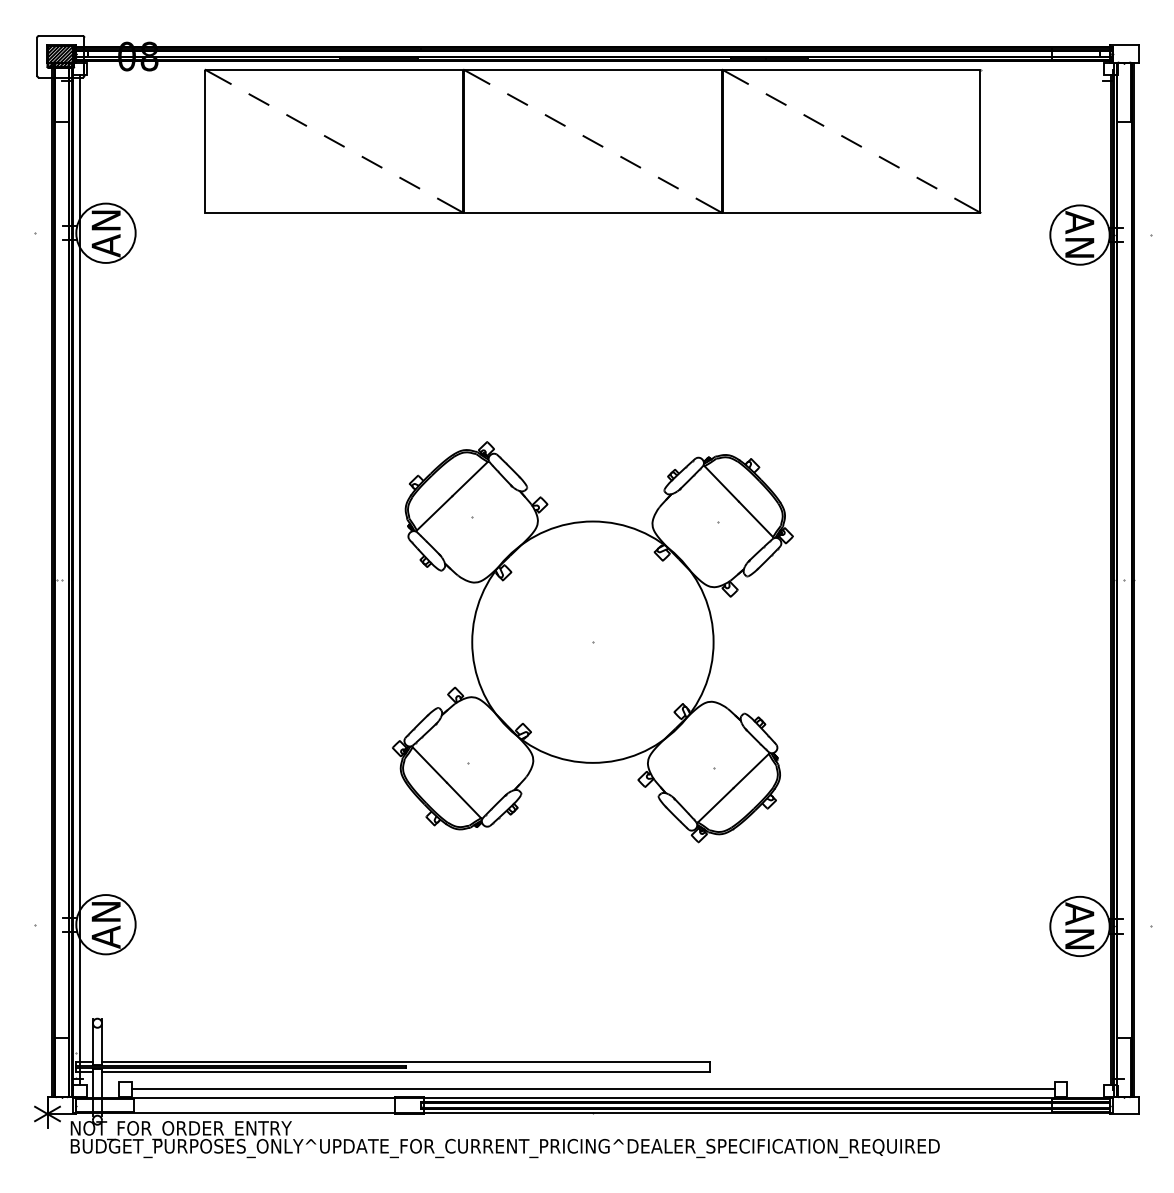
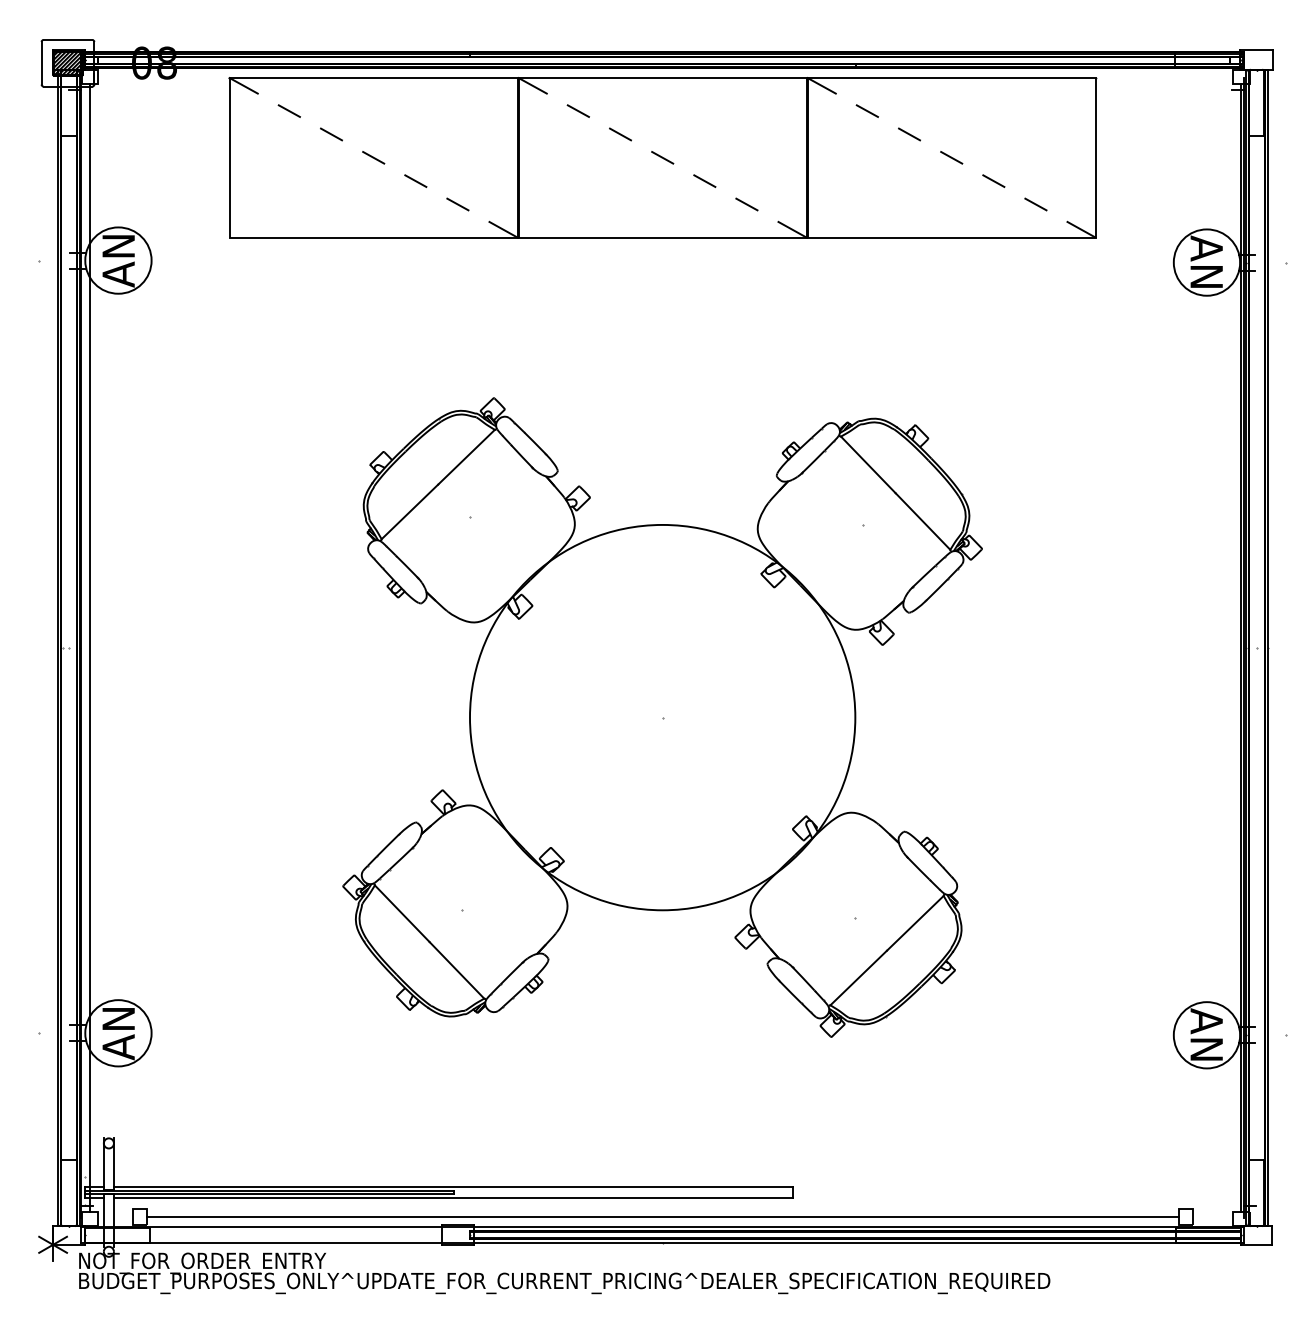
part: (592, 642) -> (662, 717), size x1.43

